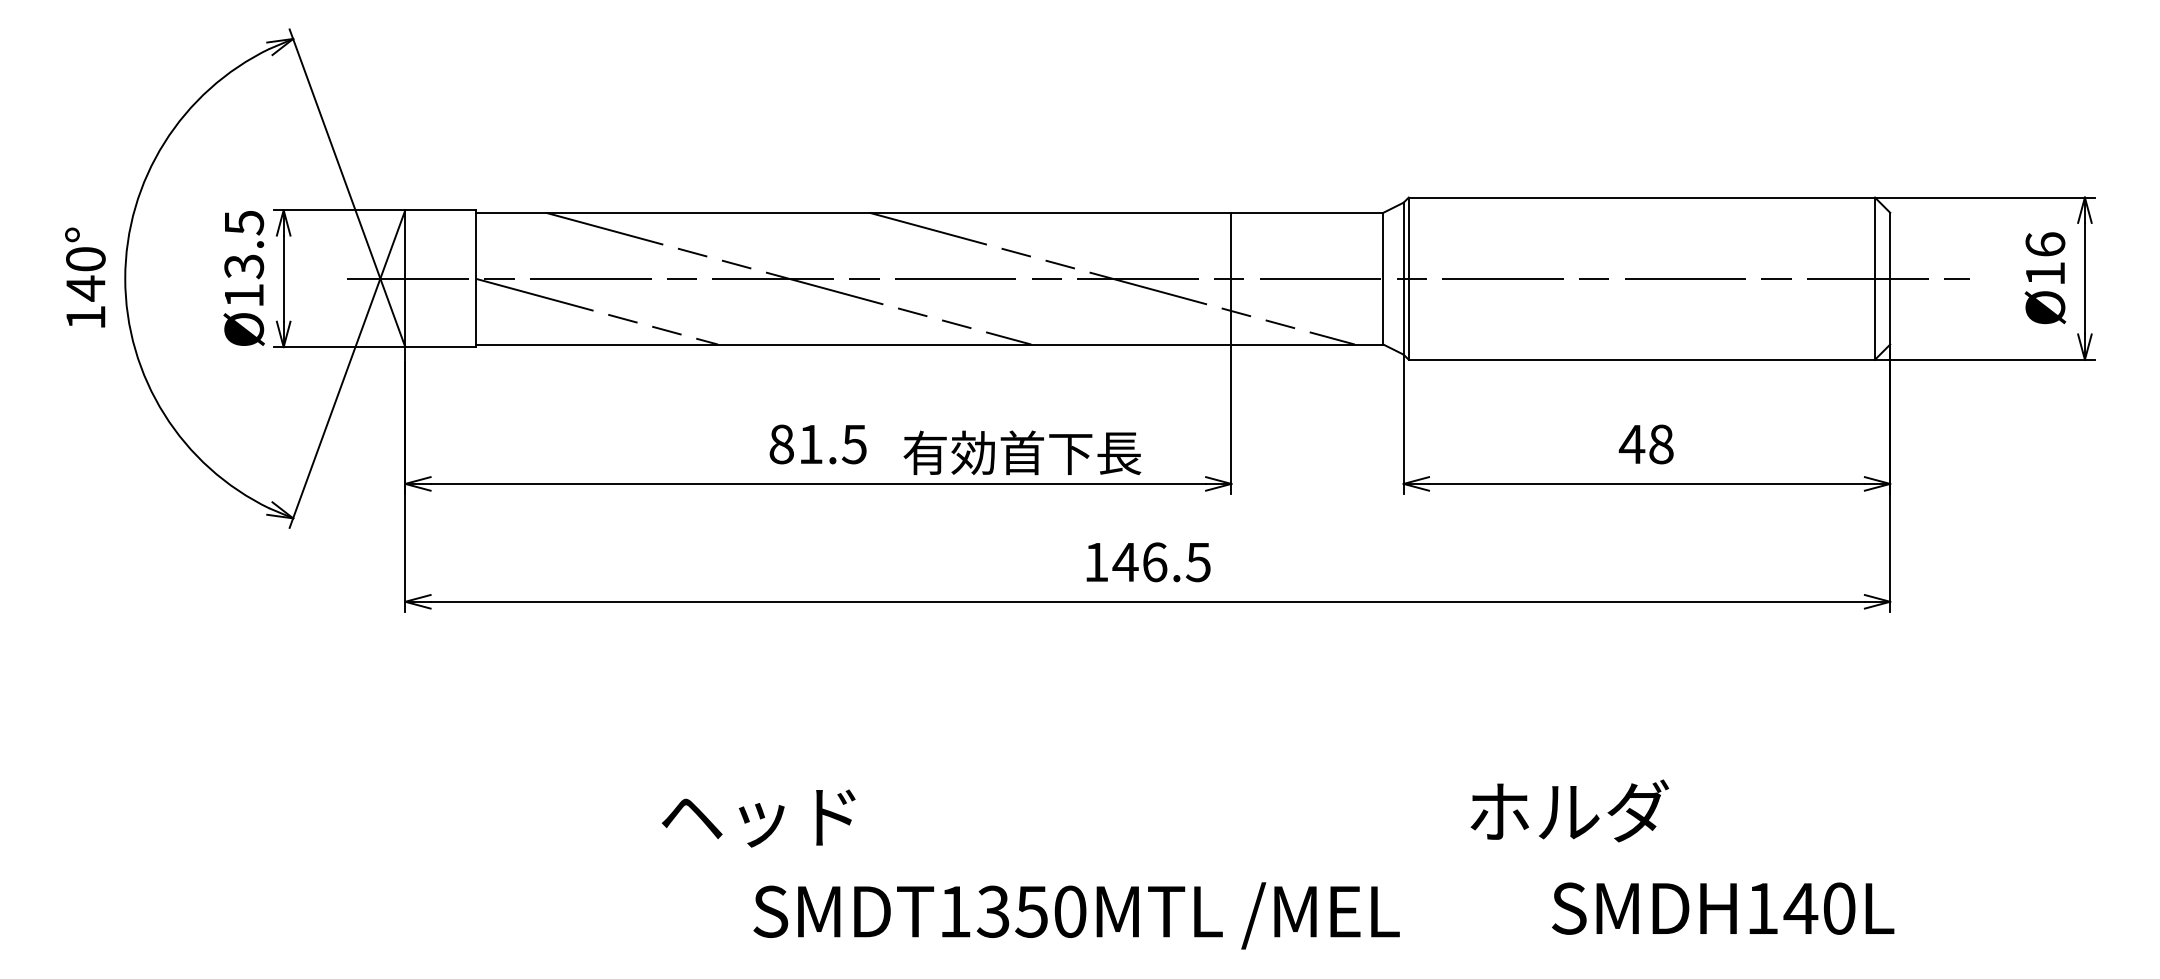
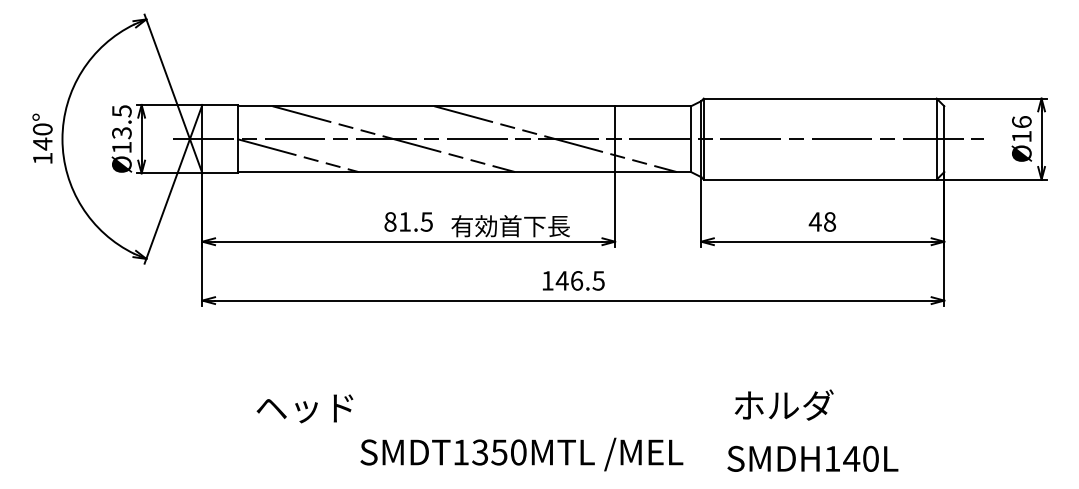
text: (757, 817) -> (304, 408), moved
text: (1722, 907) -> (812, 458), moved
text: (1075, 915) -> (521, 454), moved

